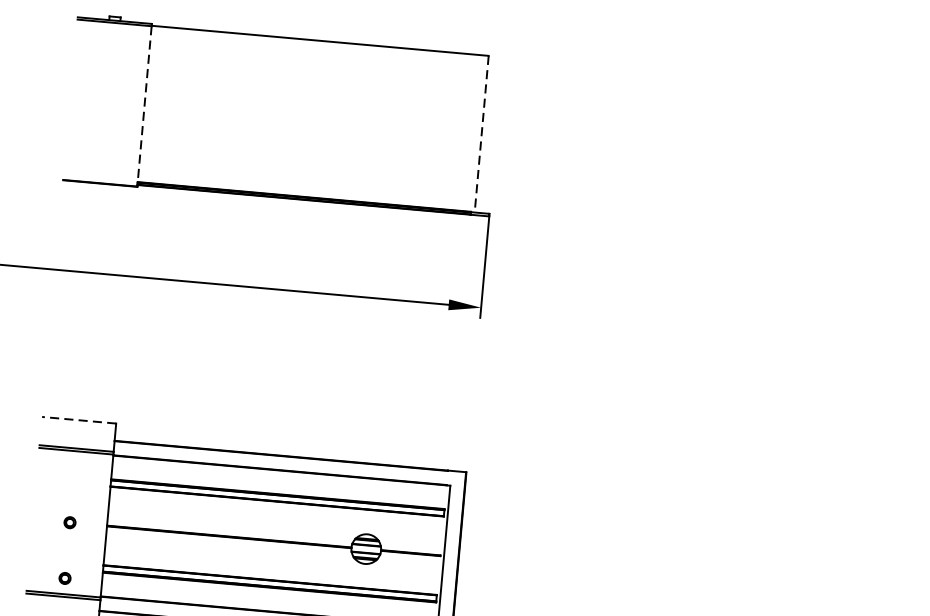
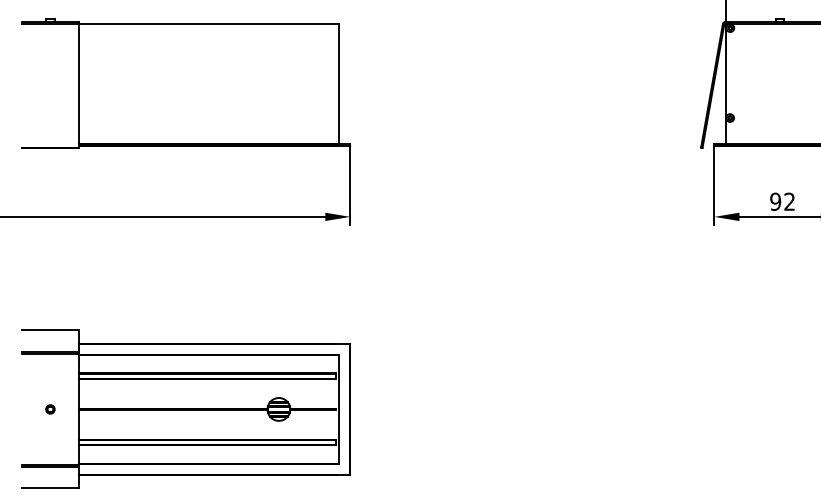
line: (145, 106) -> (79, 85), dashed -> solid
line: (481, 134) -> (338, 84), dashed -> solid
line: (79, 420) -> (50, 330), dashed -> solid
part: (65, 578) -> (50, 452), removed

